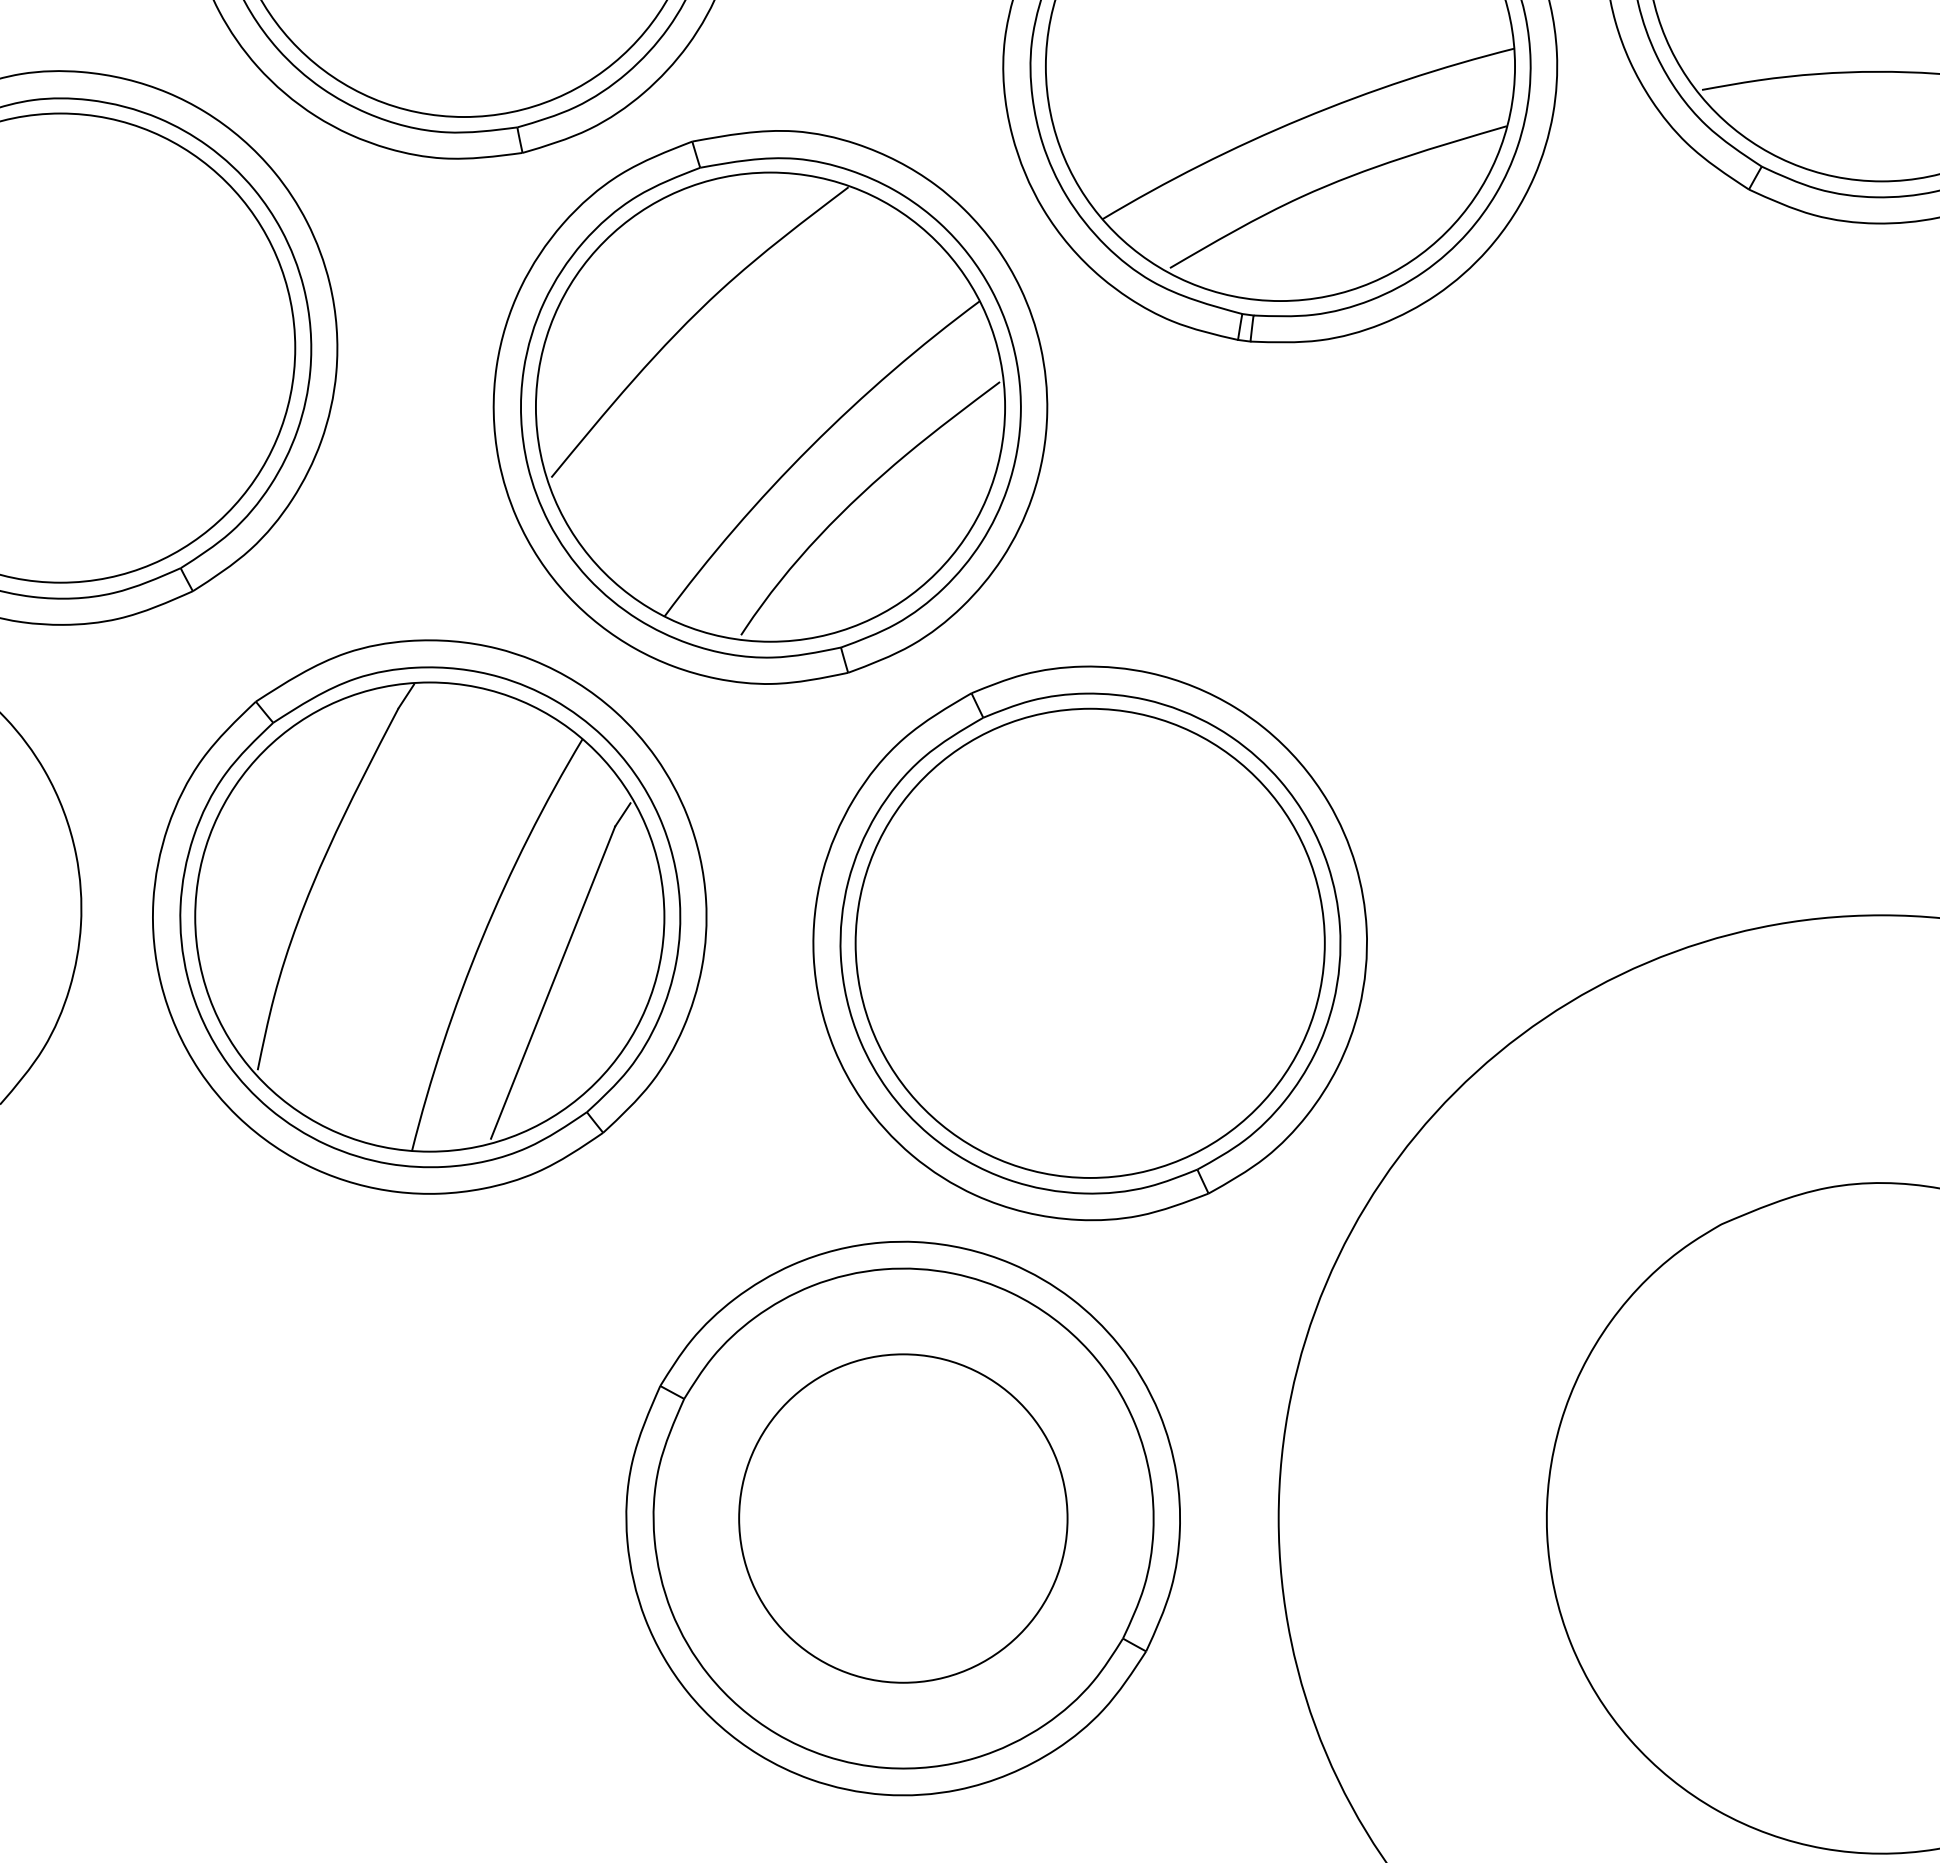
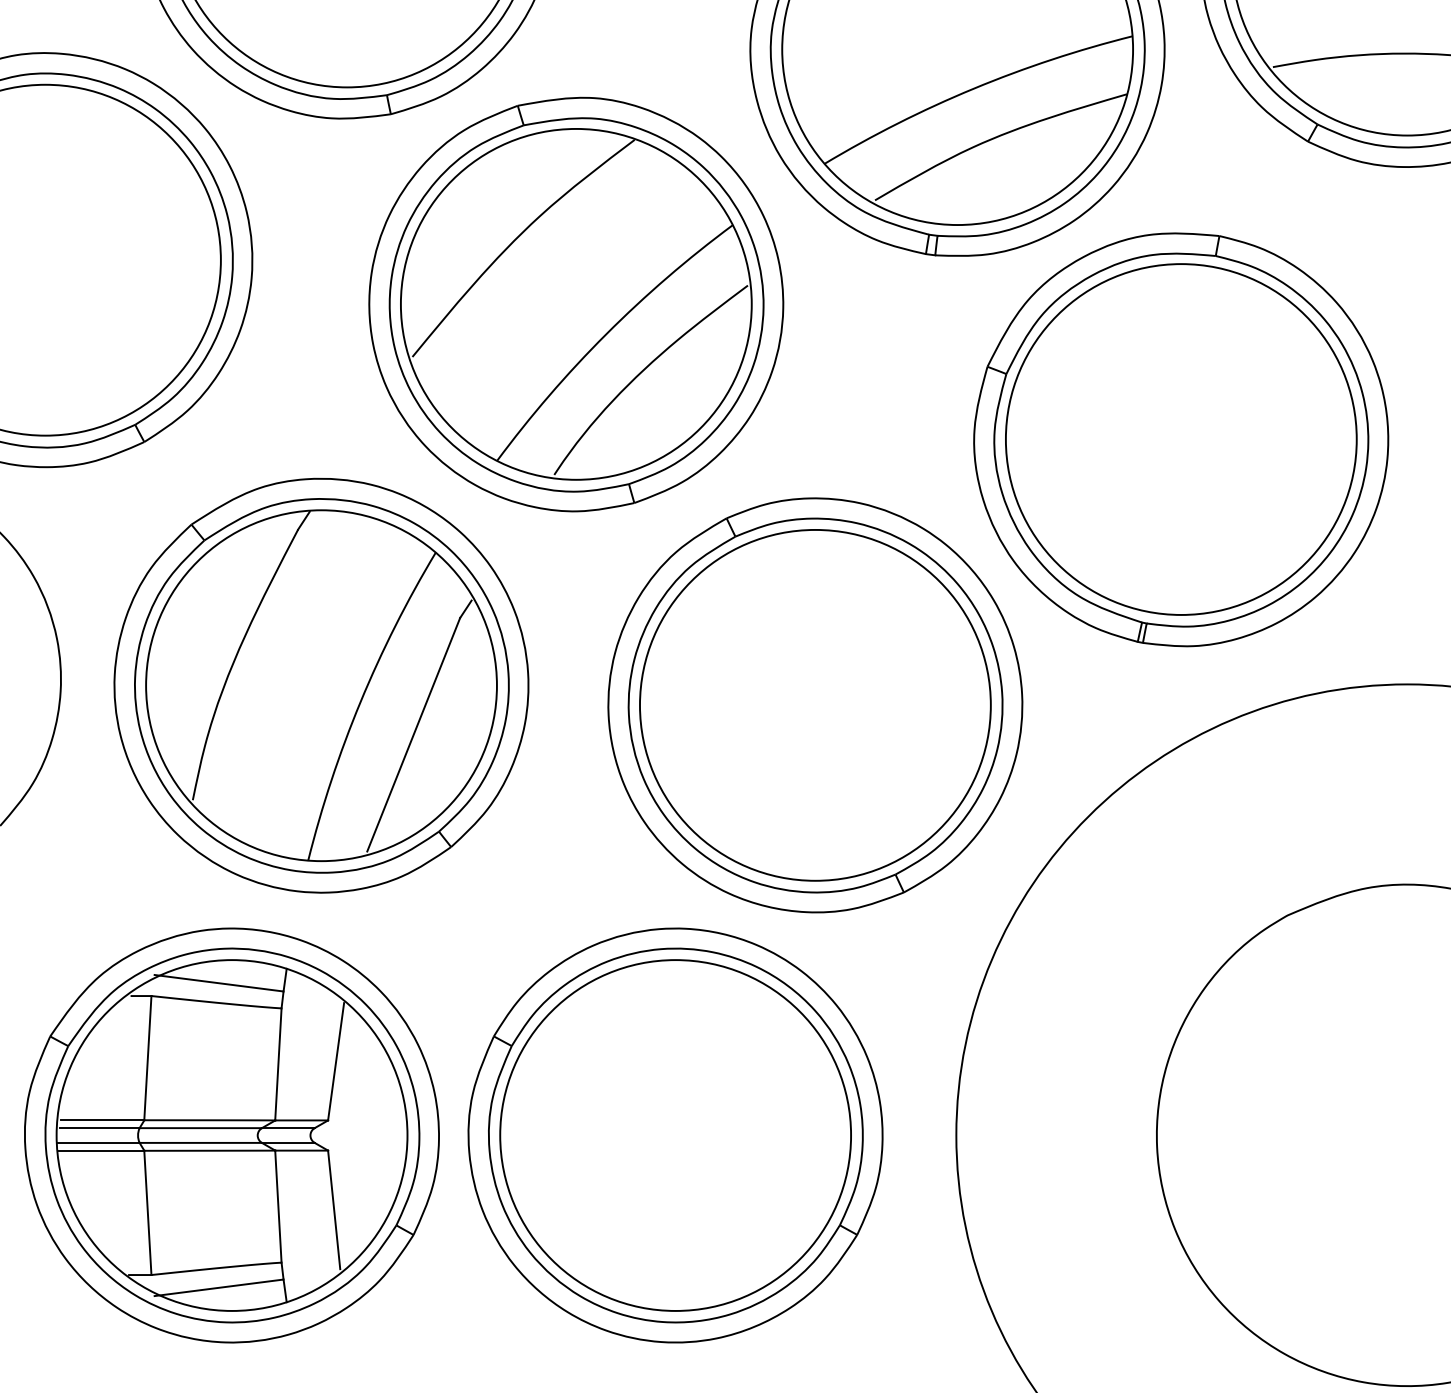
part: (1579, 587) -> (1181, 439), added
part: (309, 1518) -> (231, 1135), added
circle: (903, 1518) -> (675, 1135), size x1.43

